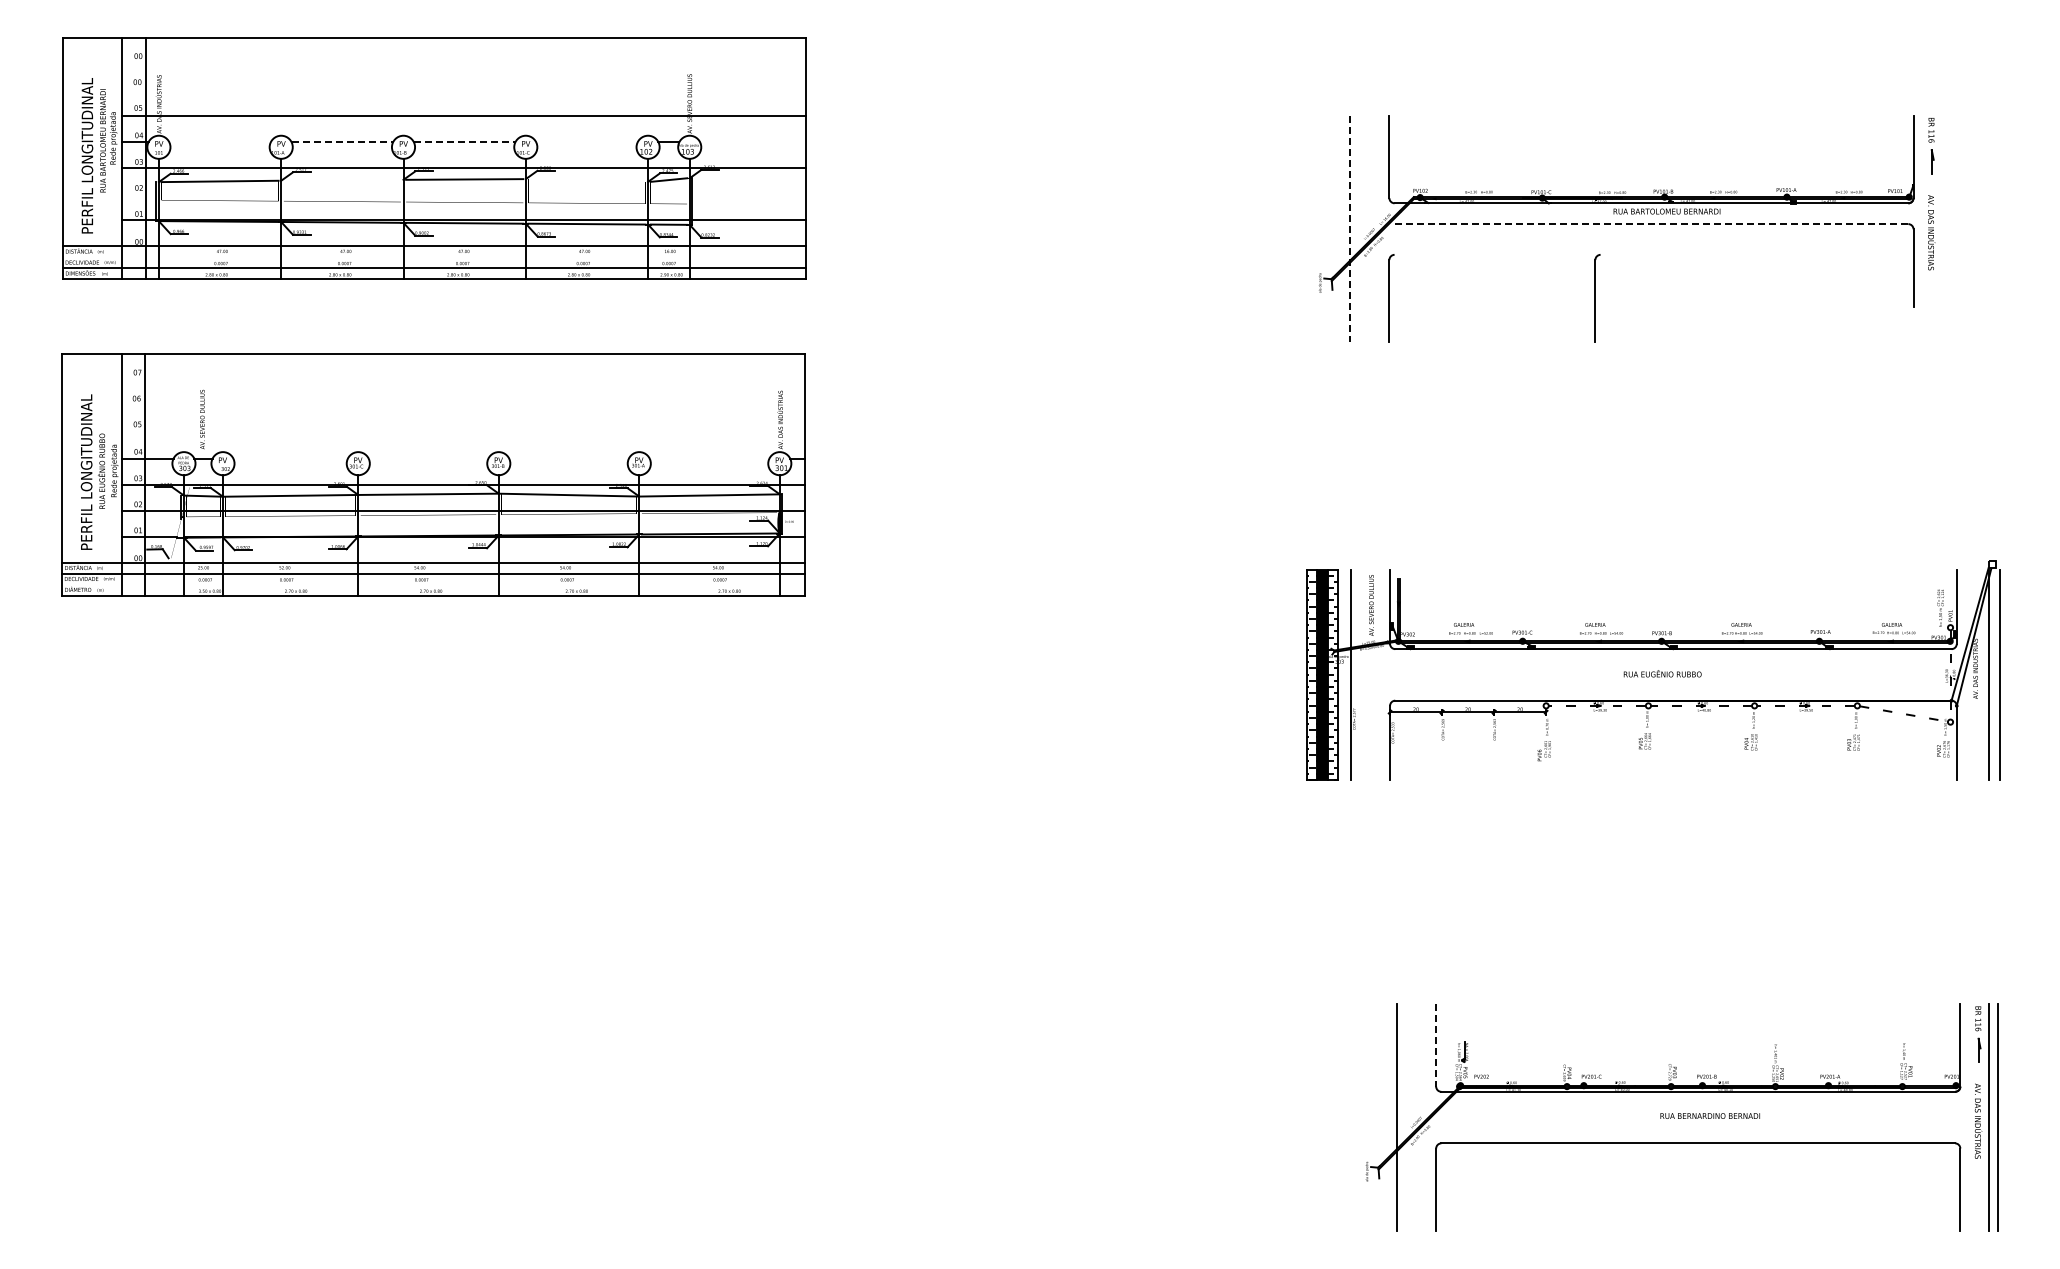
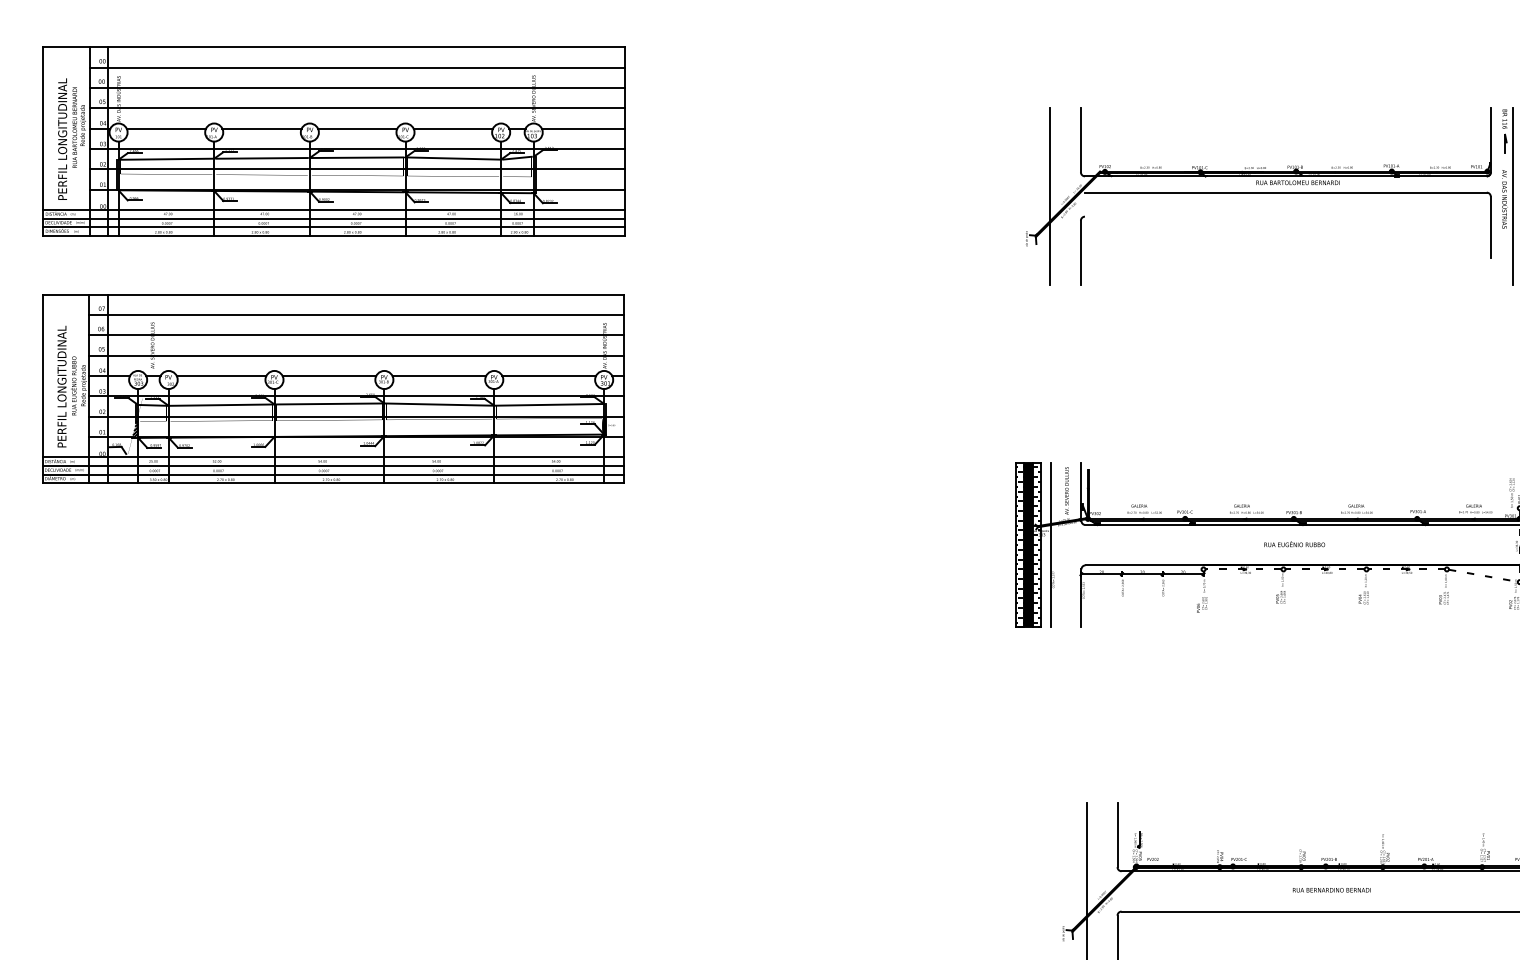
line: (463, 64) -> (356, 67), added
line: (463, 90) -> (356, 88), added
line: (219, 142) -> (165, 128), added
line: (342, 142) -> (262, 128), dashed -> solid
line: (464, 142) -> (357, 128), dashed -> solid
line: (586, 142) -> (452, 128), added
line: (752, 142) -> (582, 128), added
line: (341, 179) -> (261, 157), added
line: (586, 180) -> (452, 158), added
line: (463, 194) -> (356, 169), added
line: (1651, 224) -> (1285, 192), dashed -> solid
line: (1942, 228) -> (1513, 196), added
line: (1350, 229) -> (1050, 196), dashed -> solid
line: (433, 257) -> (333, 218), added
part: (1597, 298) -> (1243, 250), removed
line: (463, 380) -> (356, 314), added
line: (463, 406) -> (356, 335), added
line: (463, 432) -> (356, 355), added
line: (290, 458) -> (221, 375), added
line: (428, 458) -> (329, 375), added
line: (568, 458) -> (438, 375), added
line: (709, 458) -> (549, 375), added
hatch: (180, 527) -> (135, 429), added
line: (433, 584) -> (333, 474), added
line: (1436, 1045) -> (1117, 835), dashed -> solid

